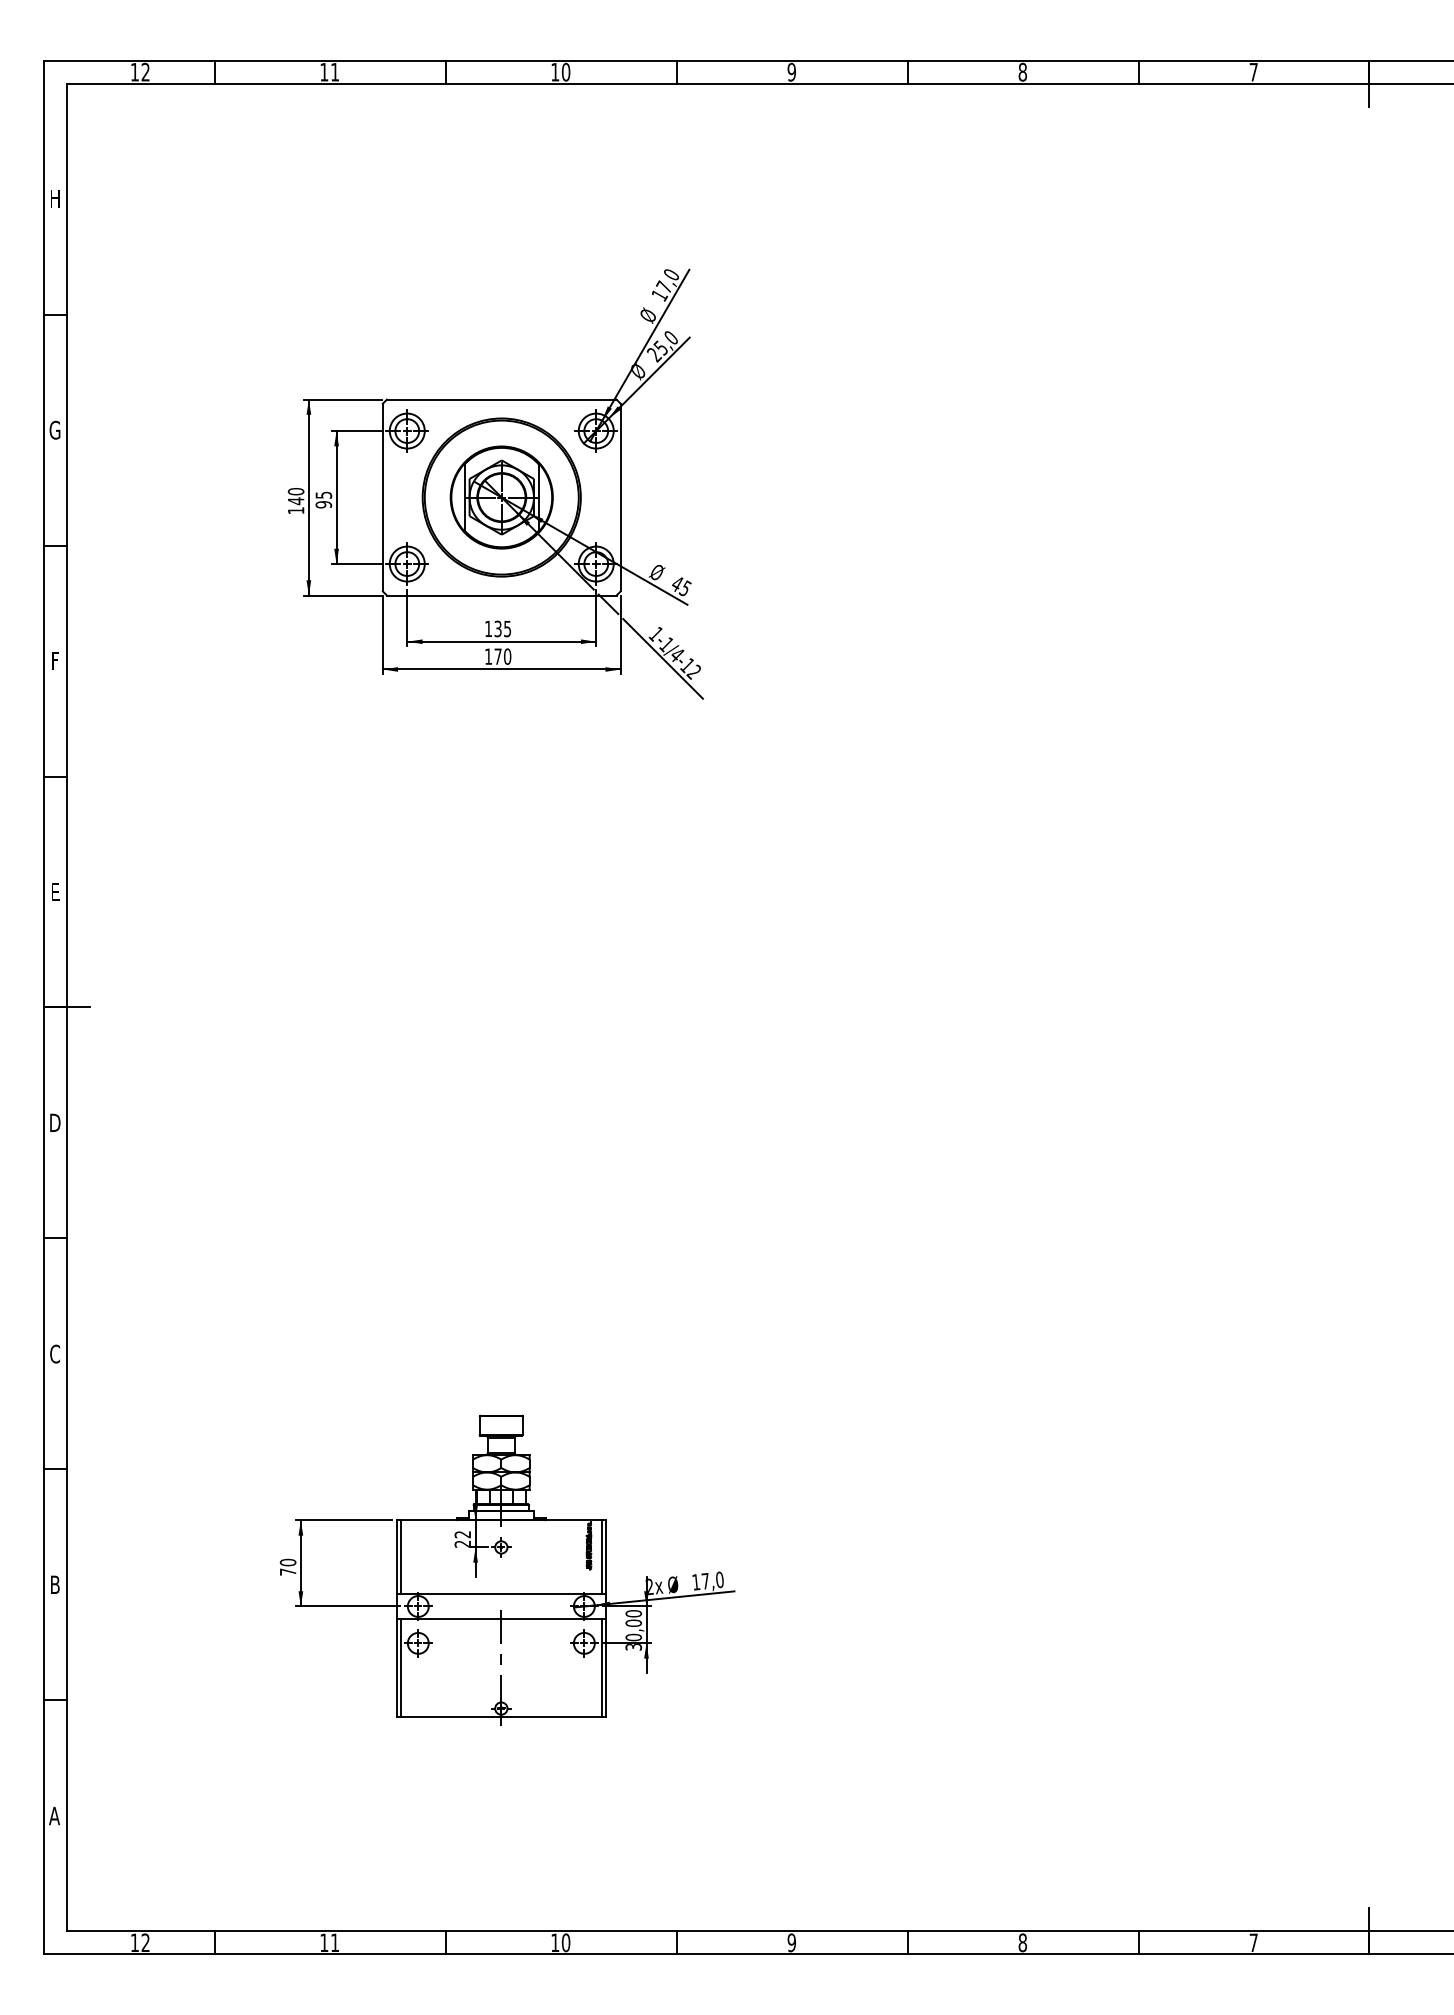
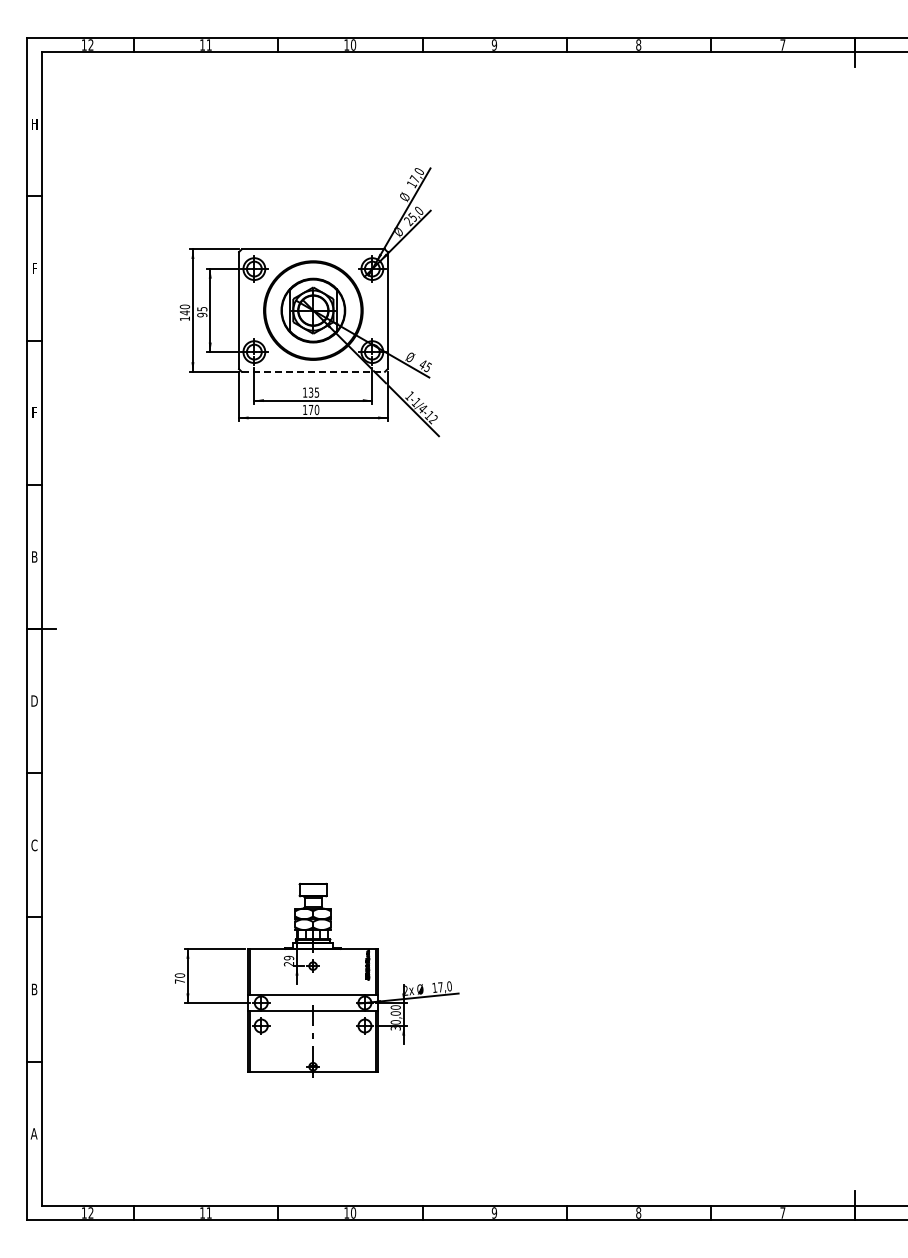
text: (55, 430) -> (34, 268), G -> F
line: (501, 595) -> (313, 371), solid -> dashed
text: (55, 891) -> (34, 556), E -> B
text: (463, 1533) -> (289, 957), 22 -> 29

